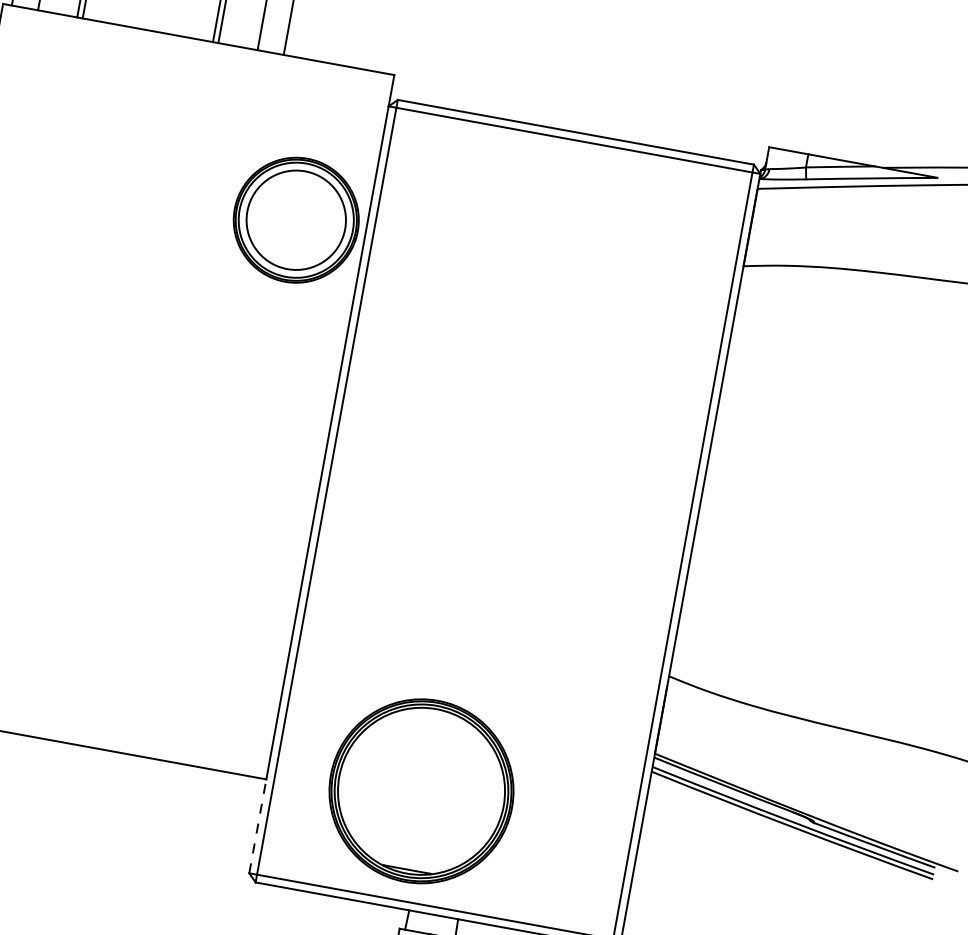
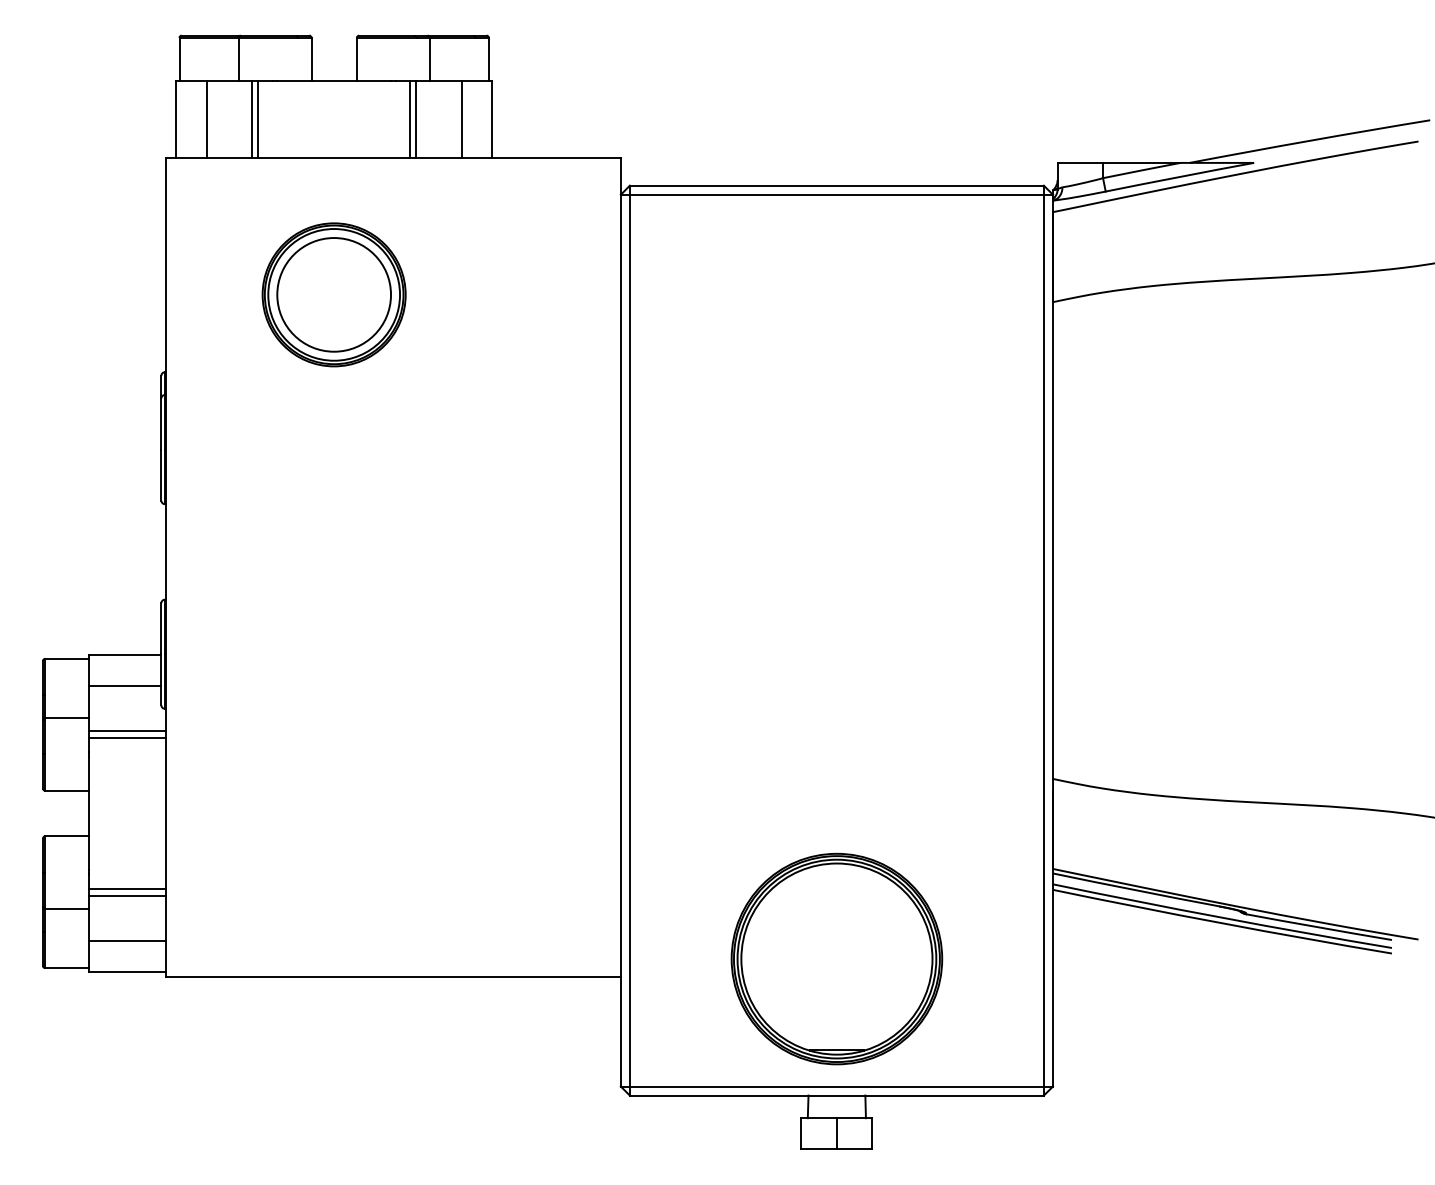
part: (295, 219) -> (333, 294), moved
part: (421, 790) -> (836, 958), moved
line: (257, 825) -> (620, 1031), dashed -> solid

